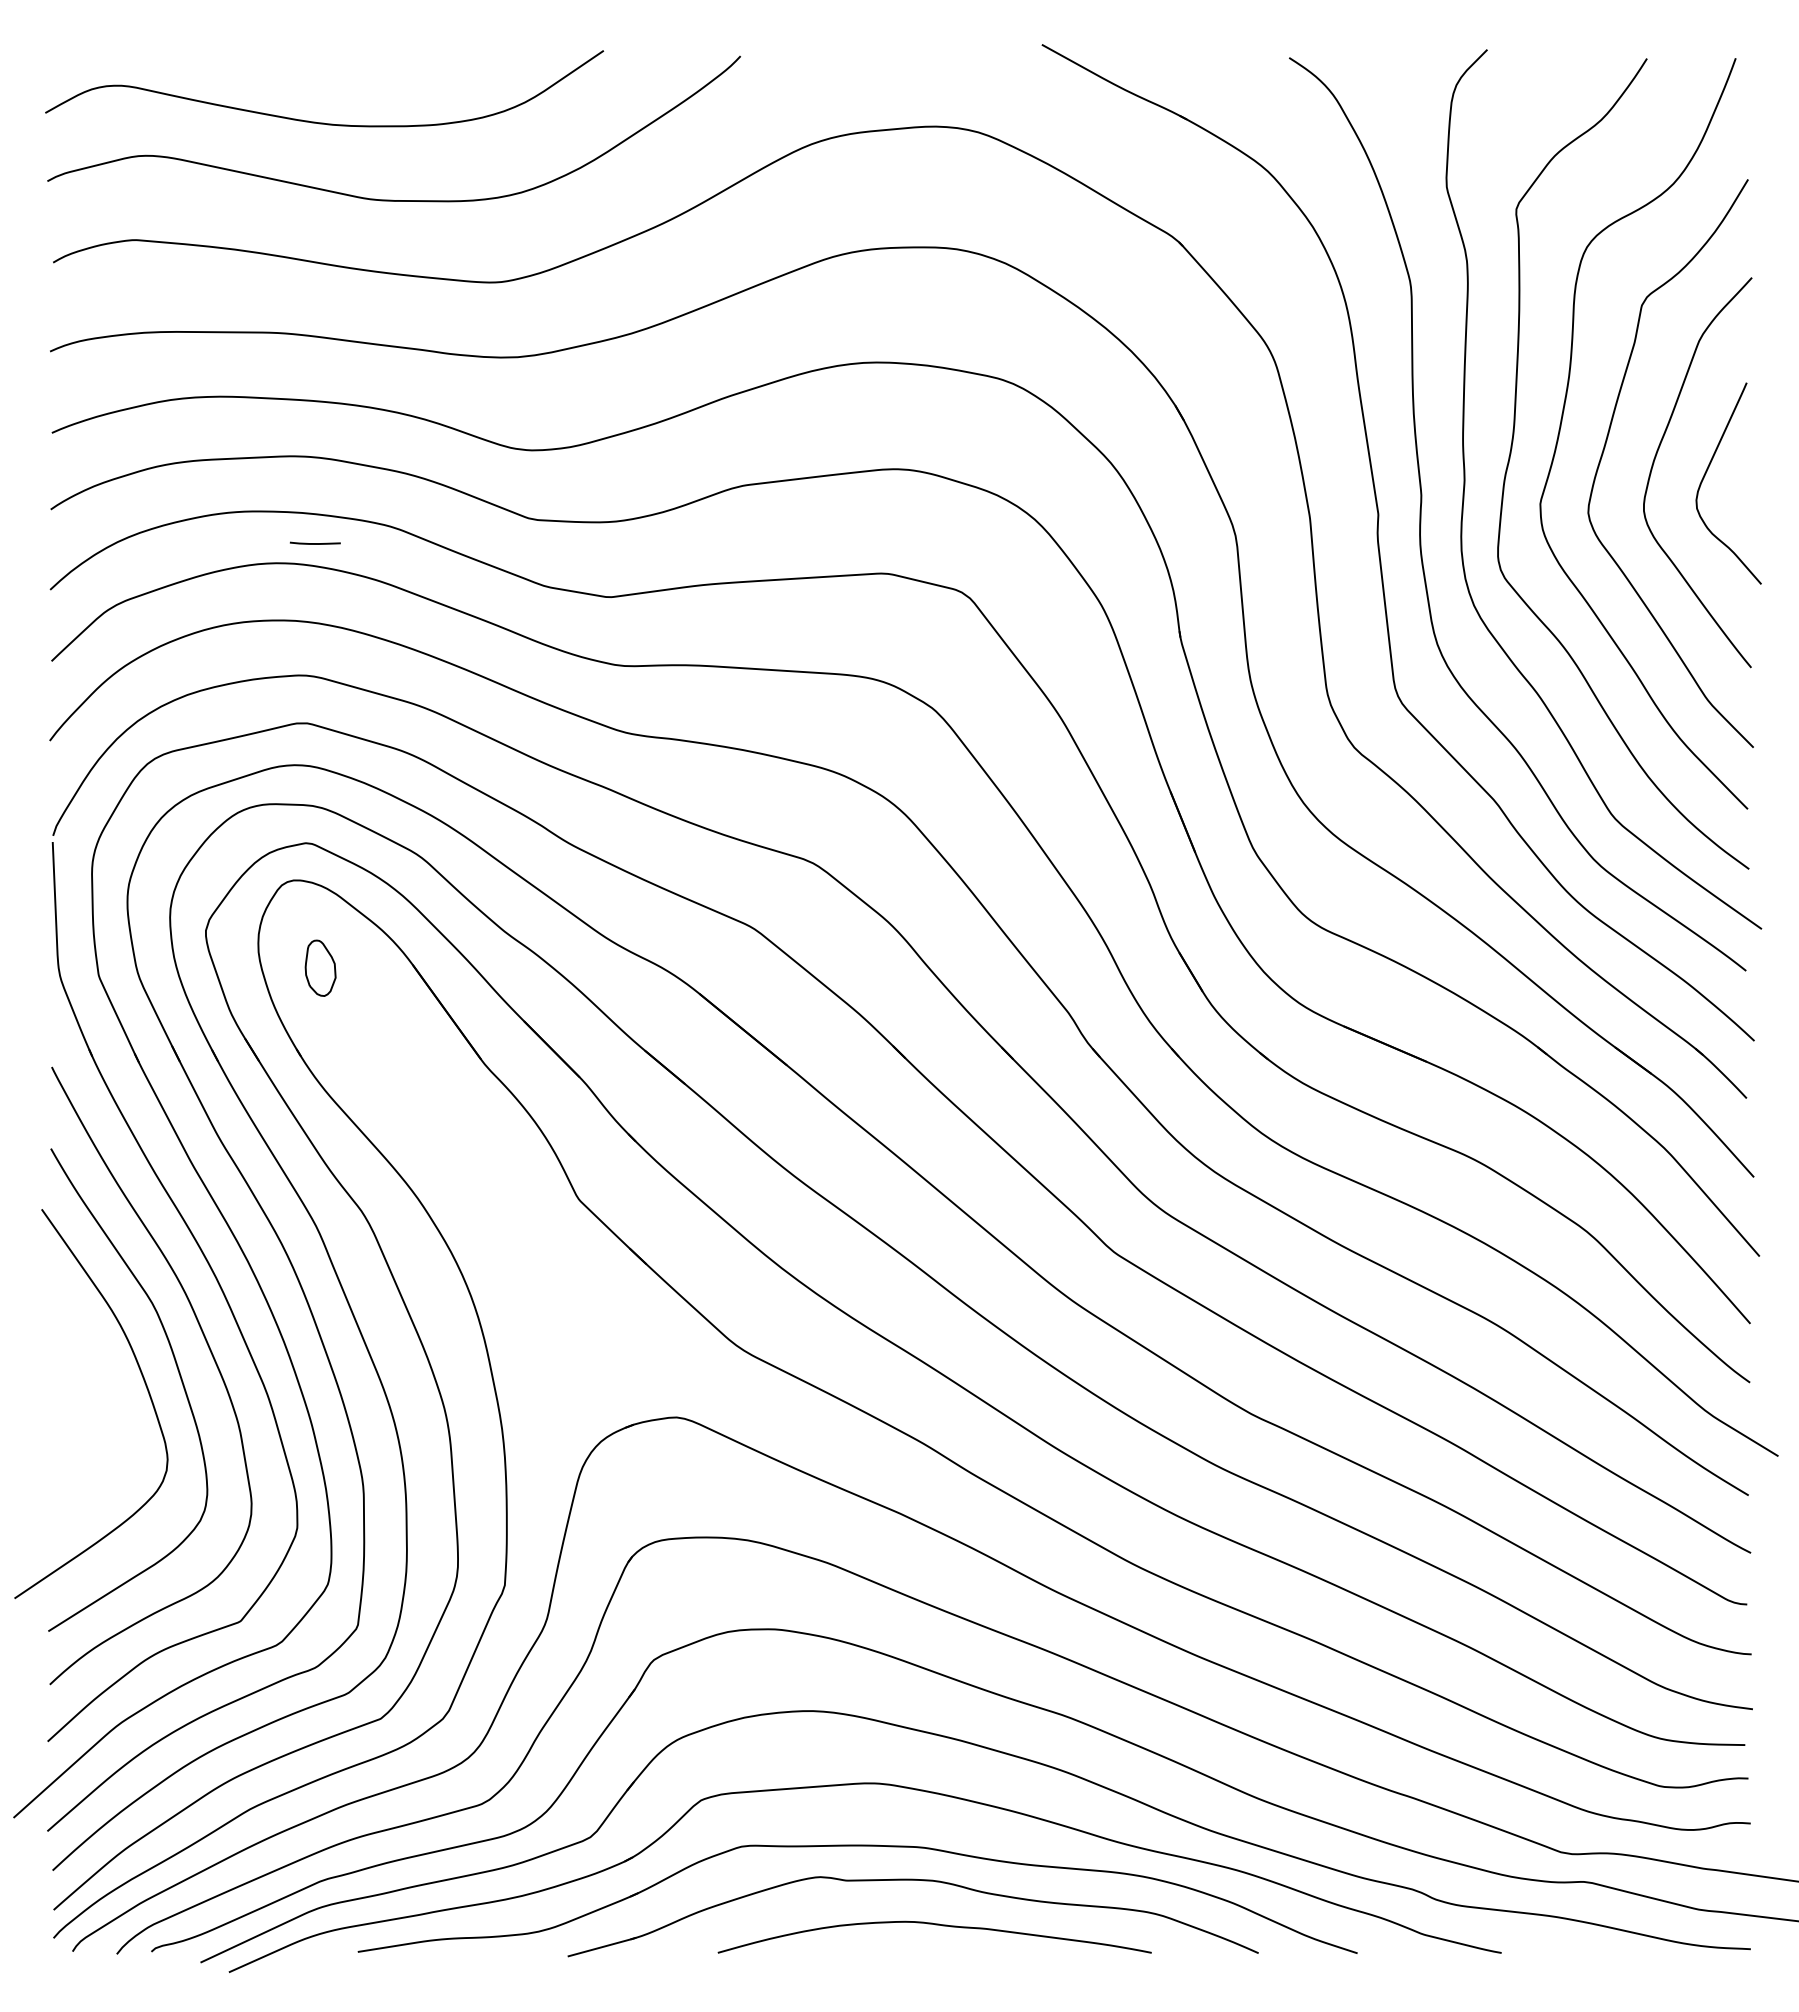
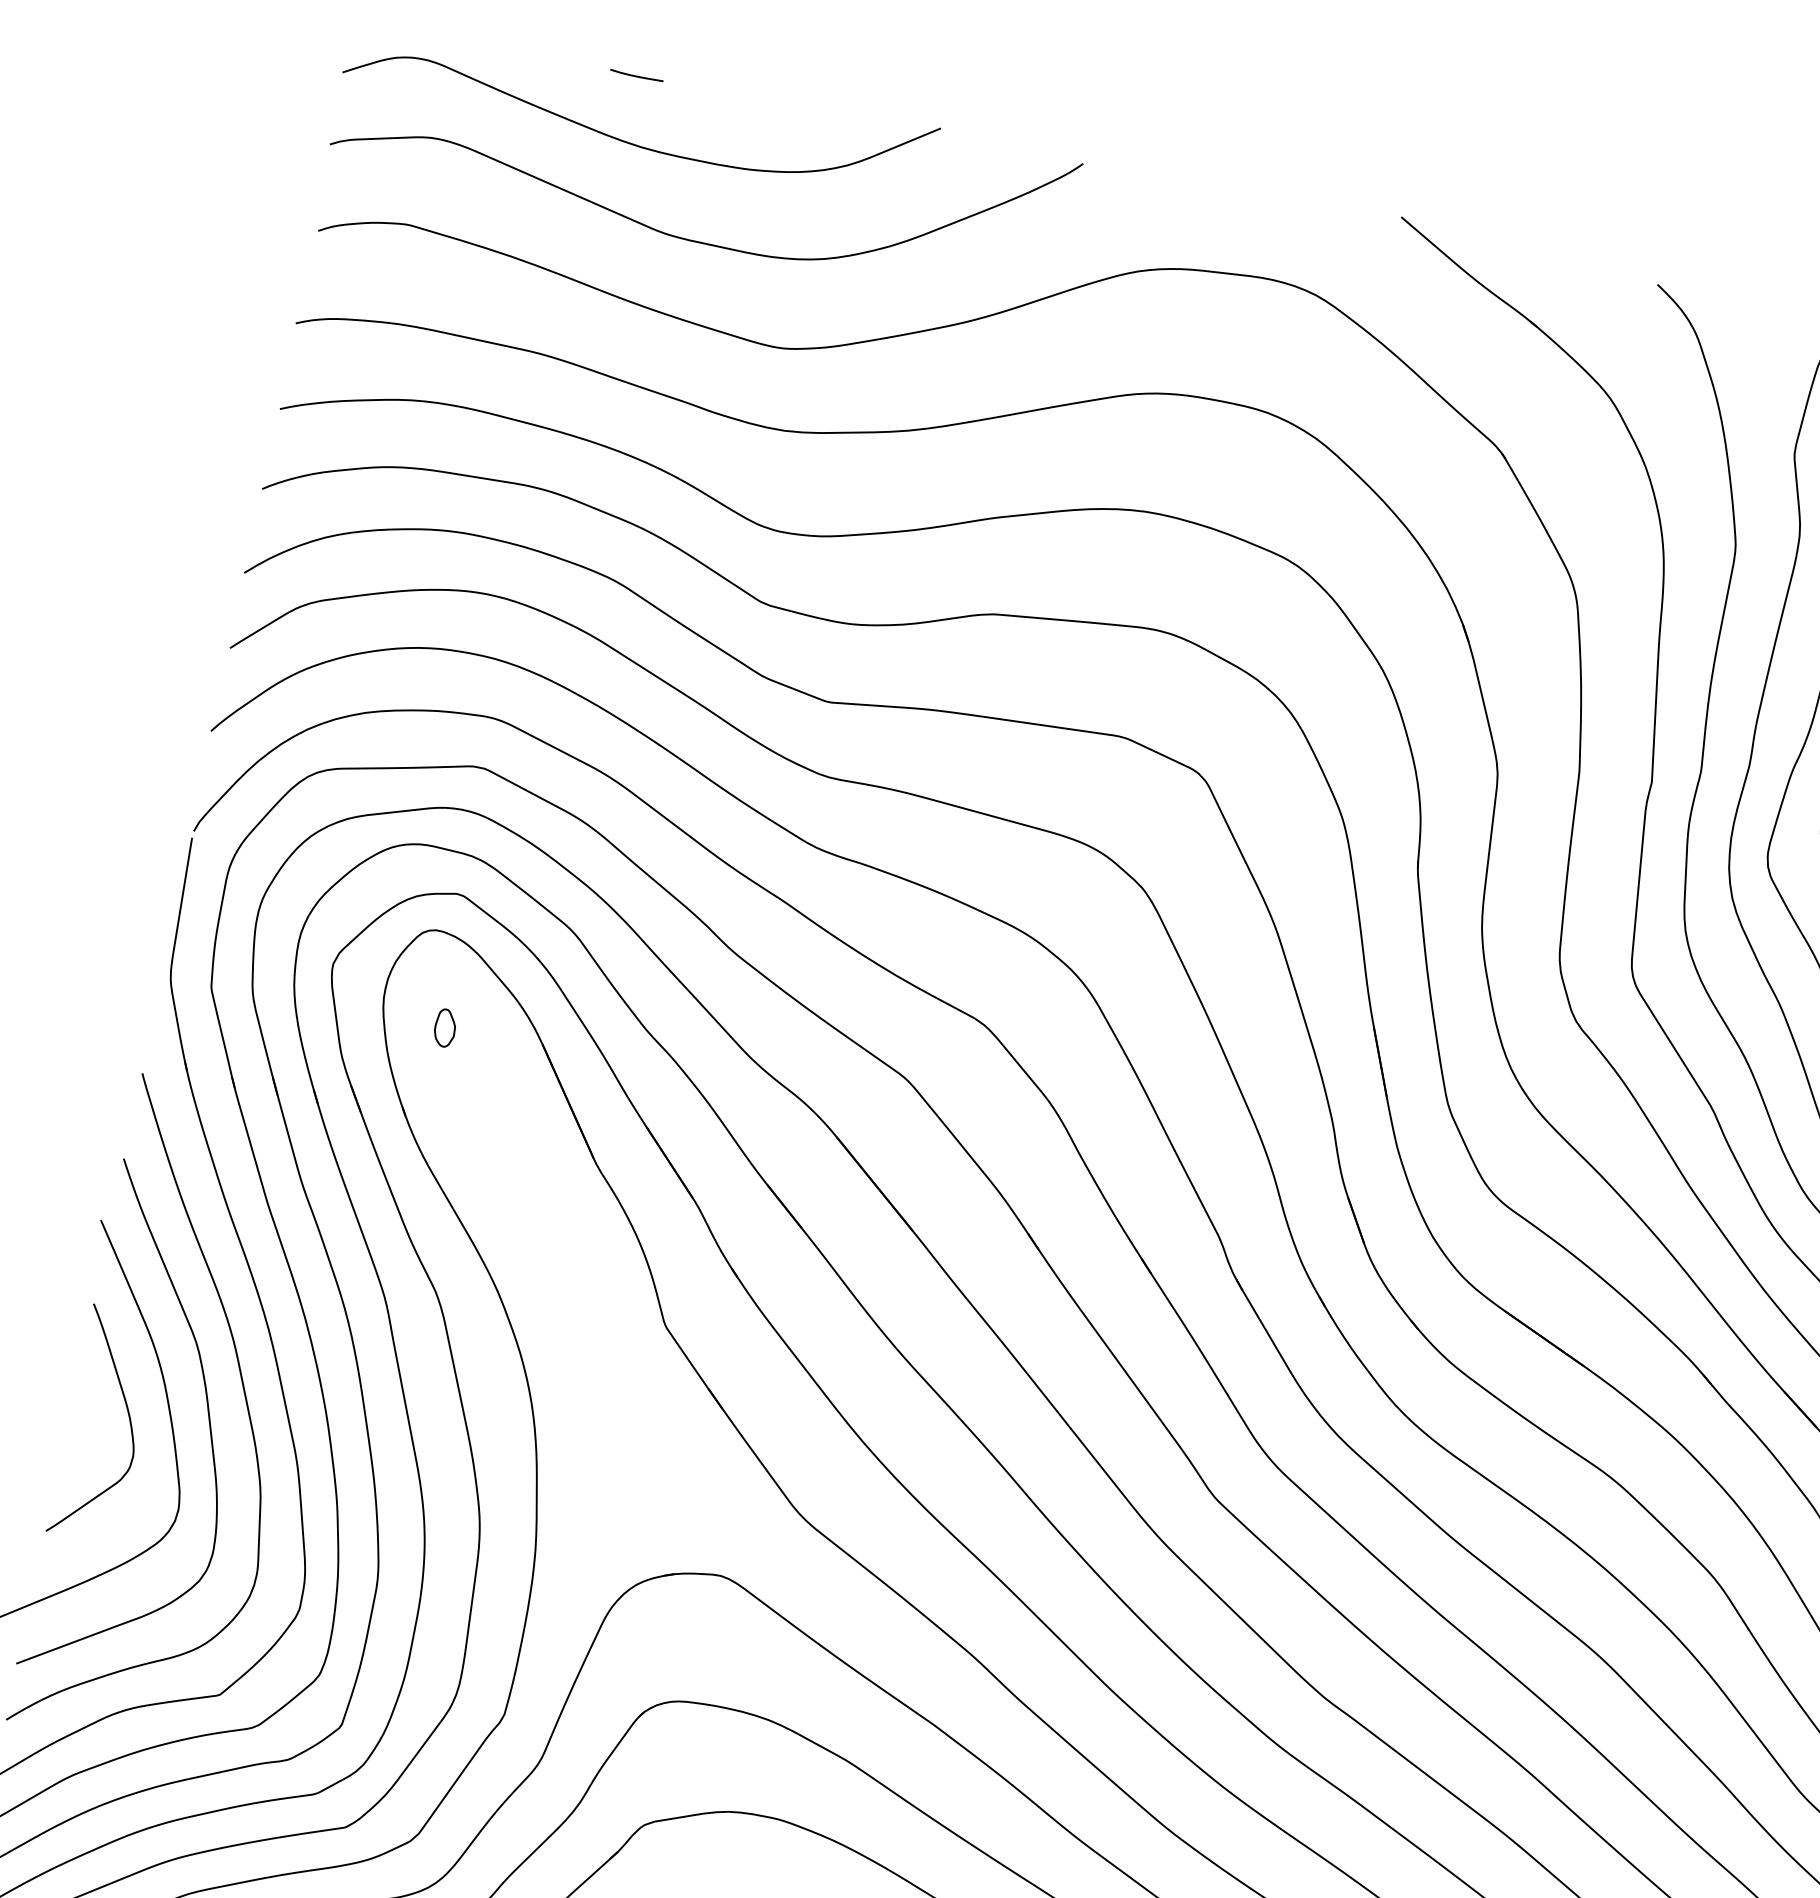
line: (315, 543) -> (636, 76), moved
part: (320, 968) -> (445, 1028), size x0.62
curve: (105, 1387) -> (129, 1420), added

